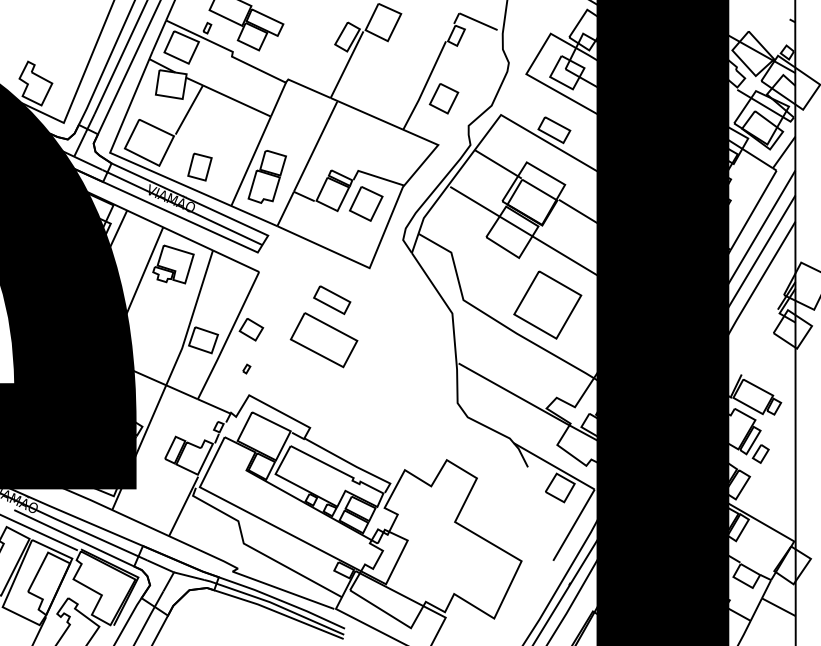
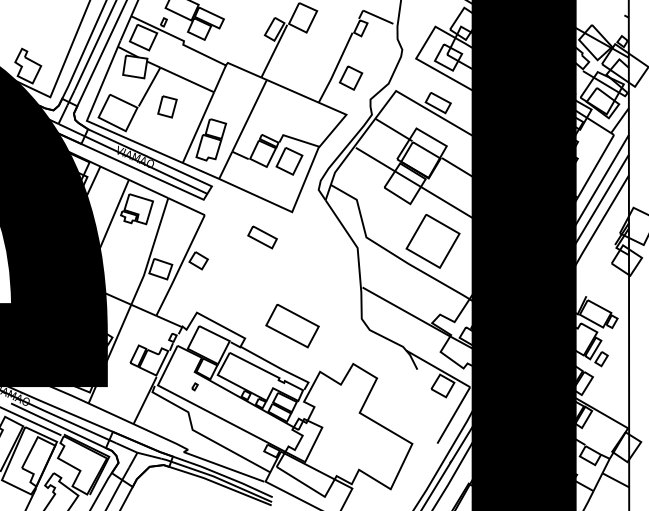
part: (199, 166) -> (167, 106), moved
part: (323, 340) -> (292, 326), moved
part: (246, 368) -> (194, 386), moved

